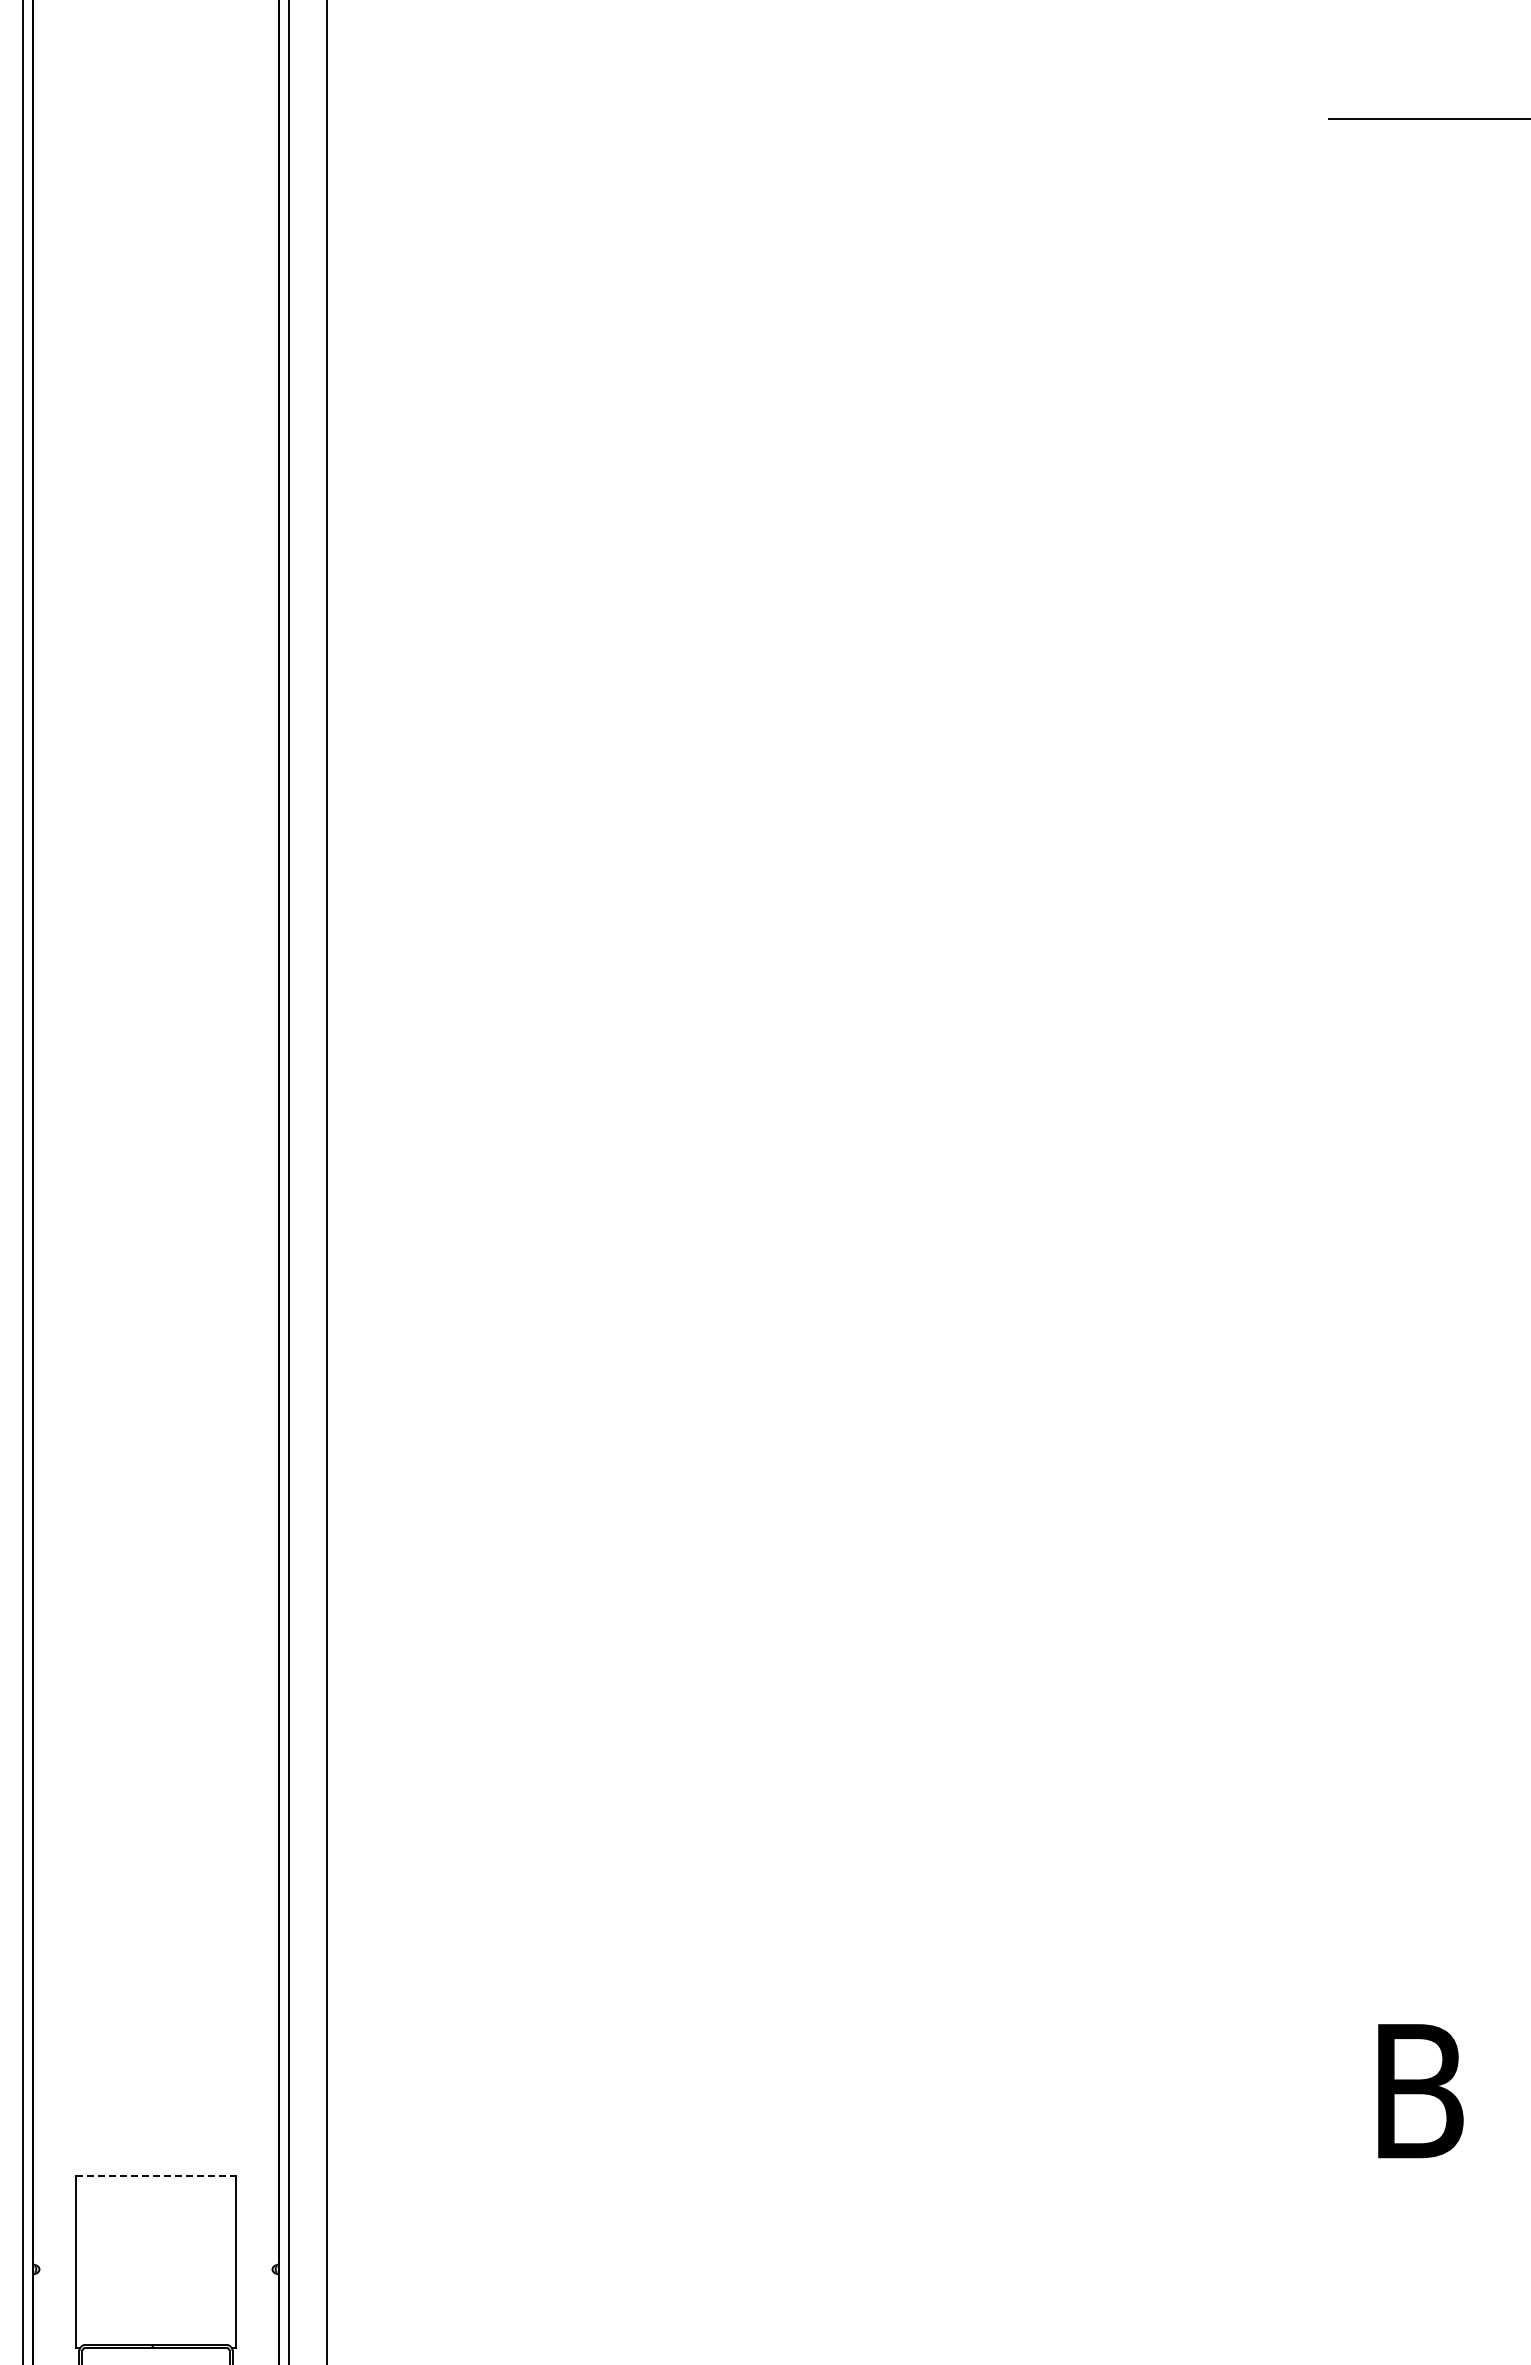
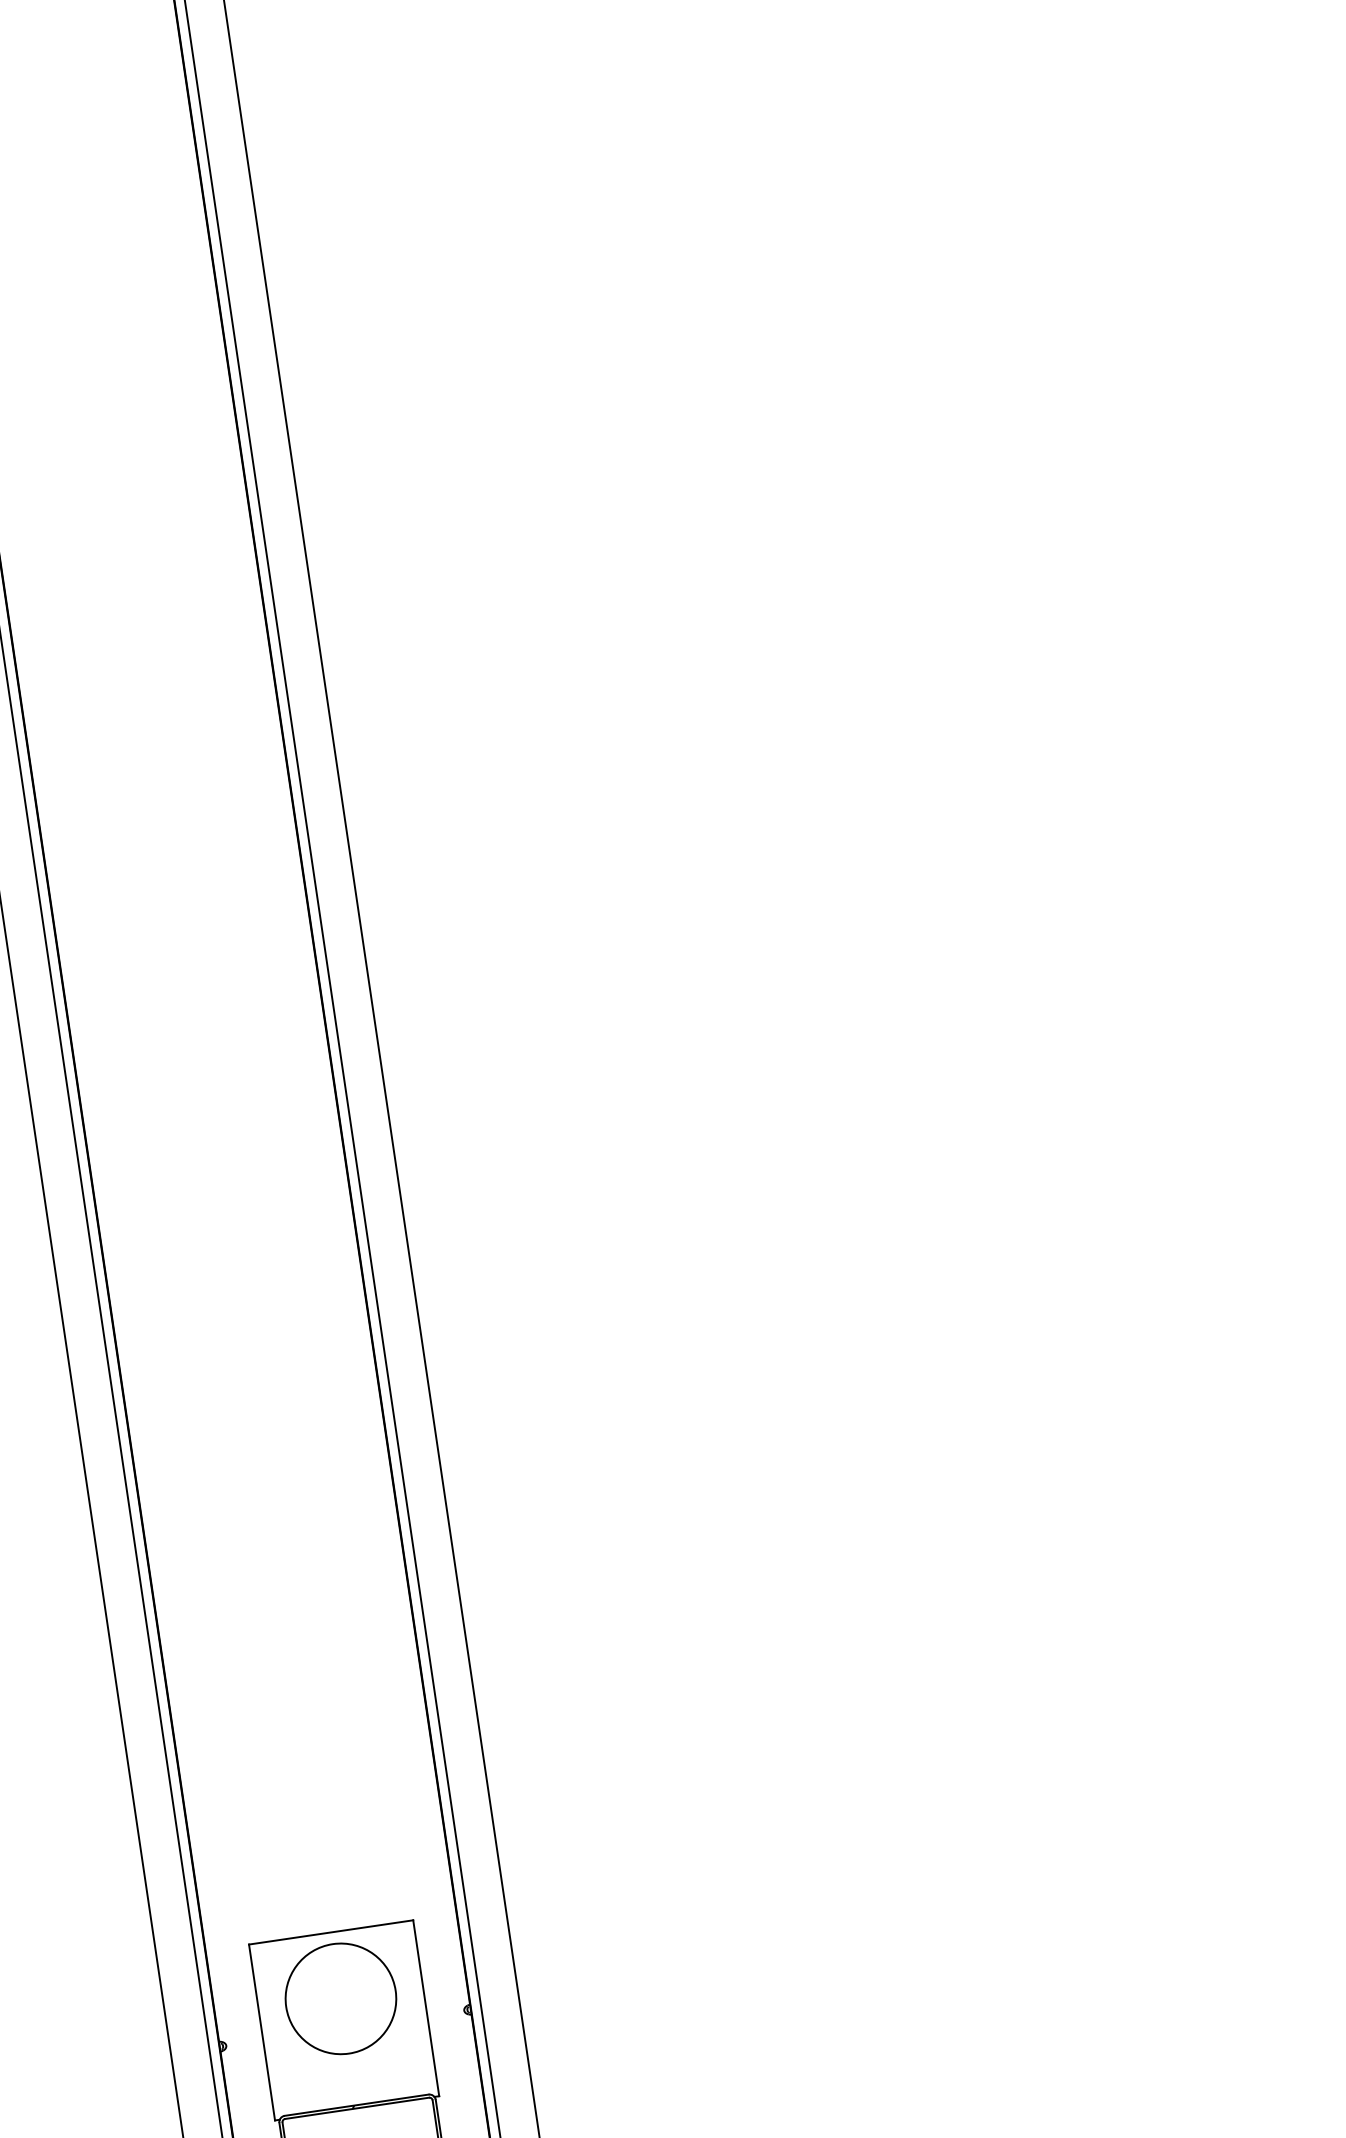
line: (156, 2175) -> (331, 1932), dashed -> solid
circle: (155, 2240) -> (340, 1998), added

